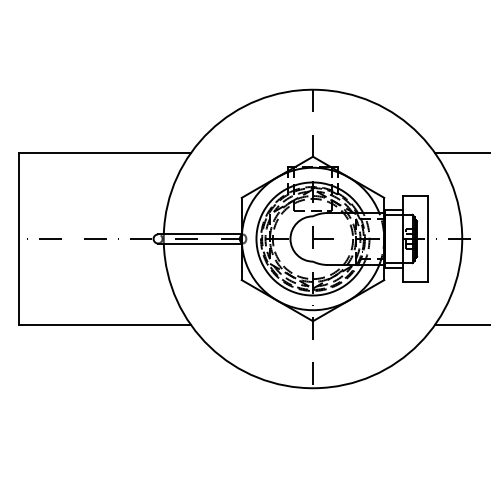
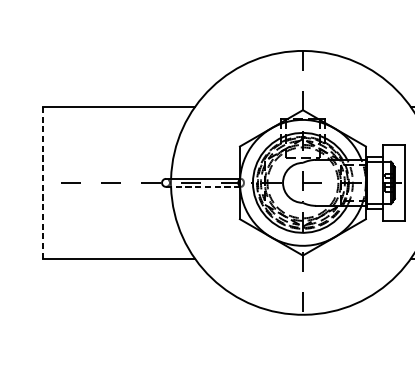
line: (19, 239) -> (43, 183), solid -> dashed
line: (199, 243) -> (202, 186), solid -> dashed

